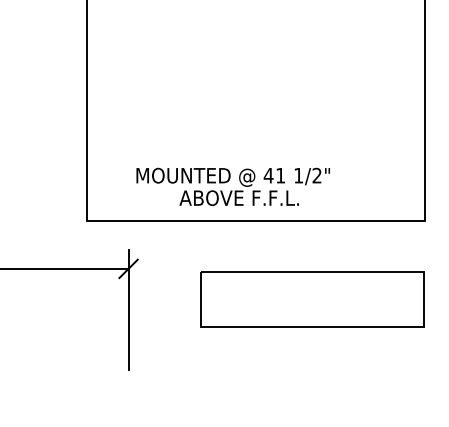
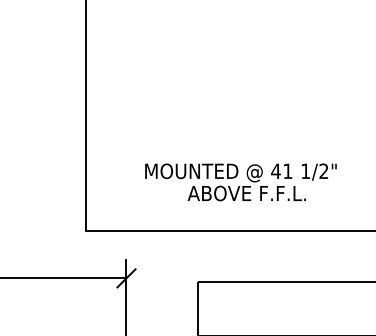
text: (232, 186) -> (240, 181), moved

